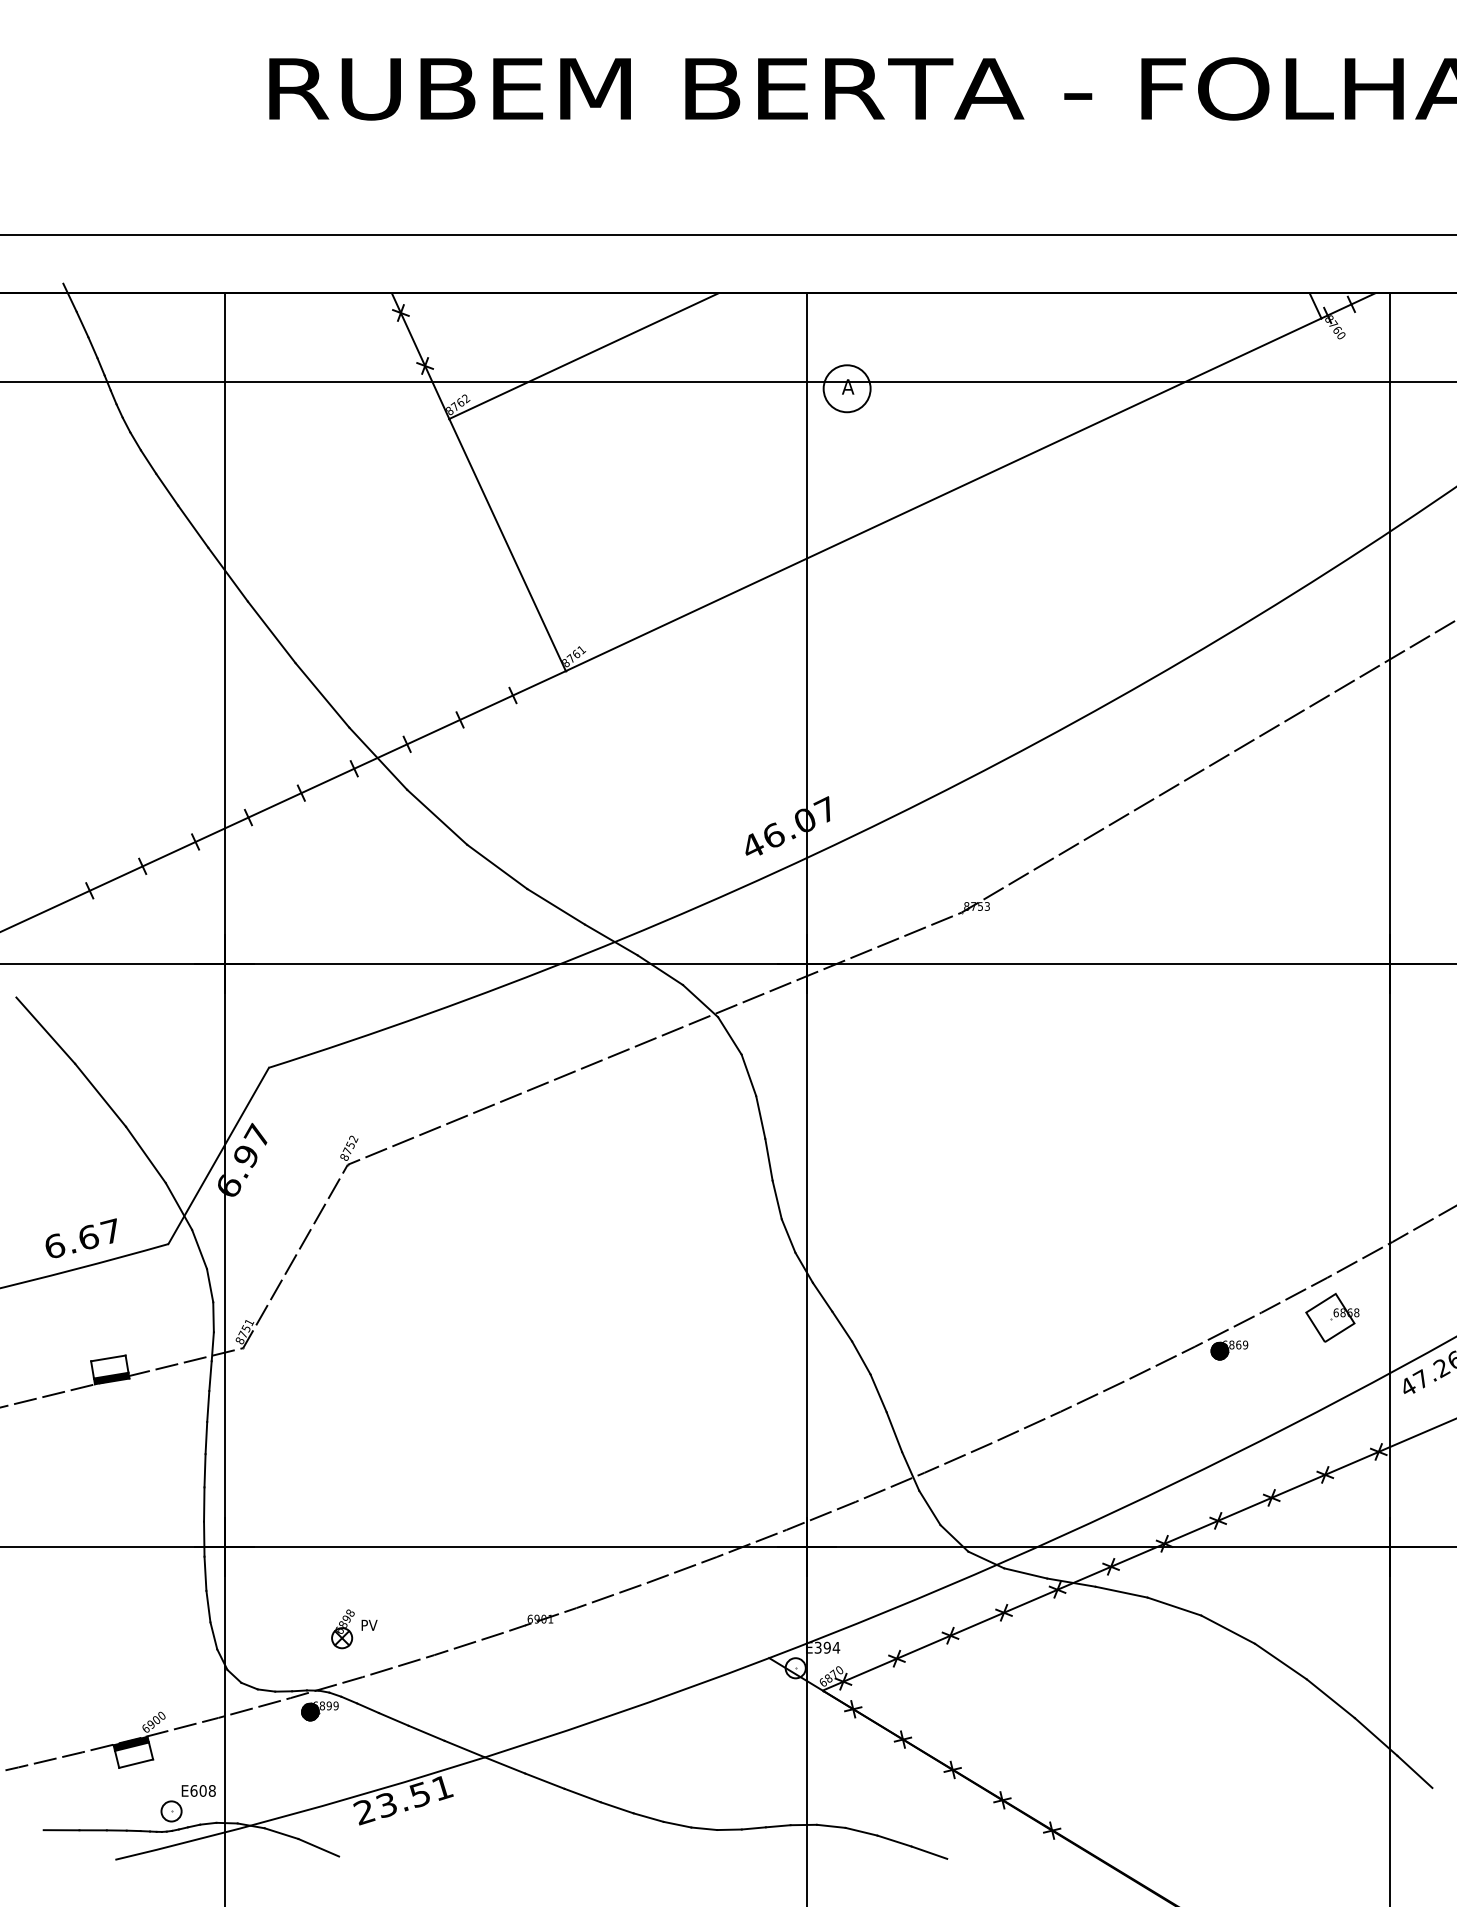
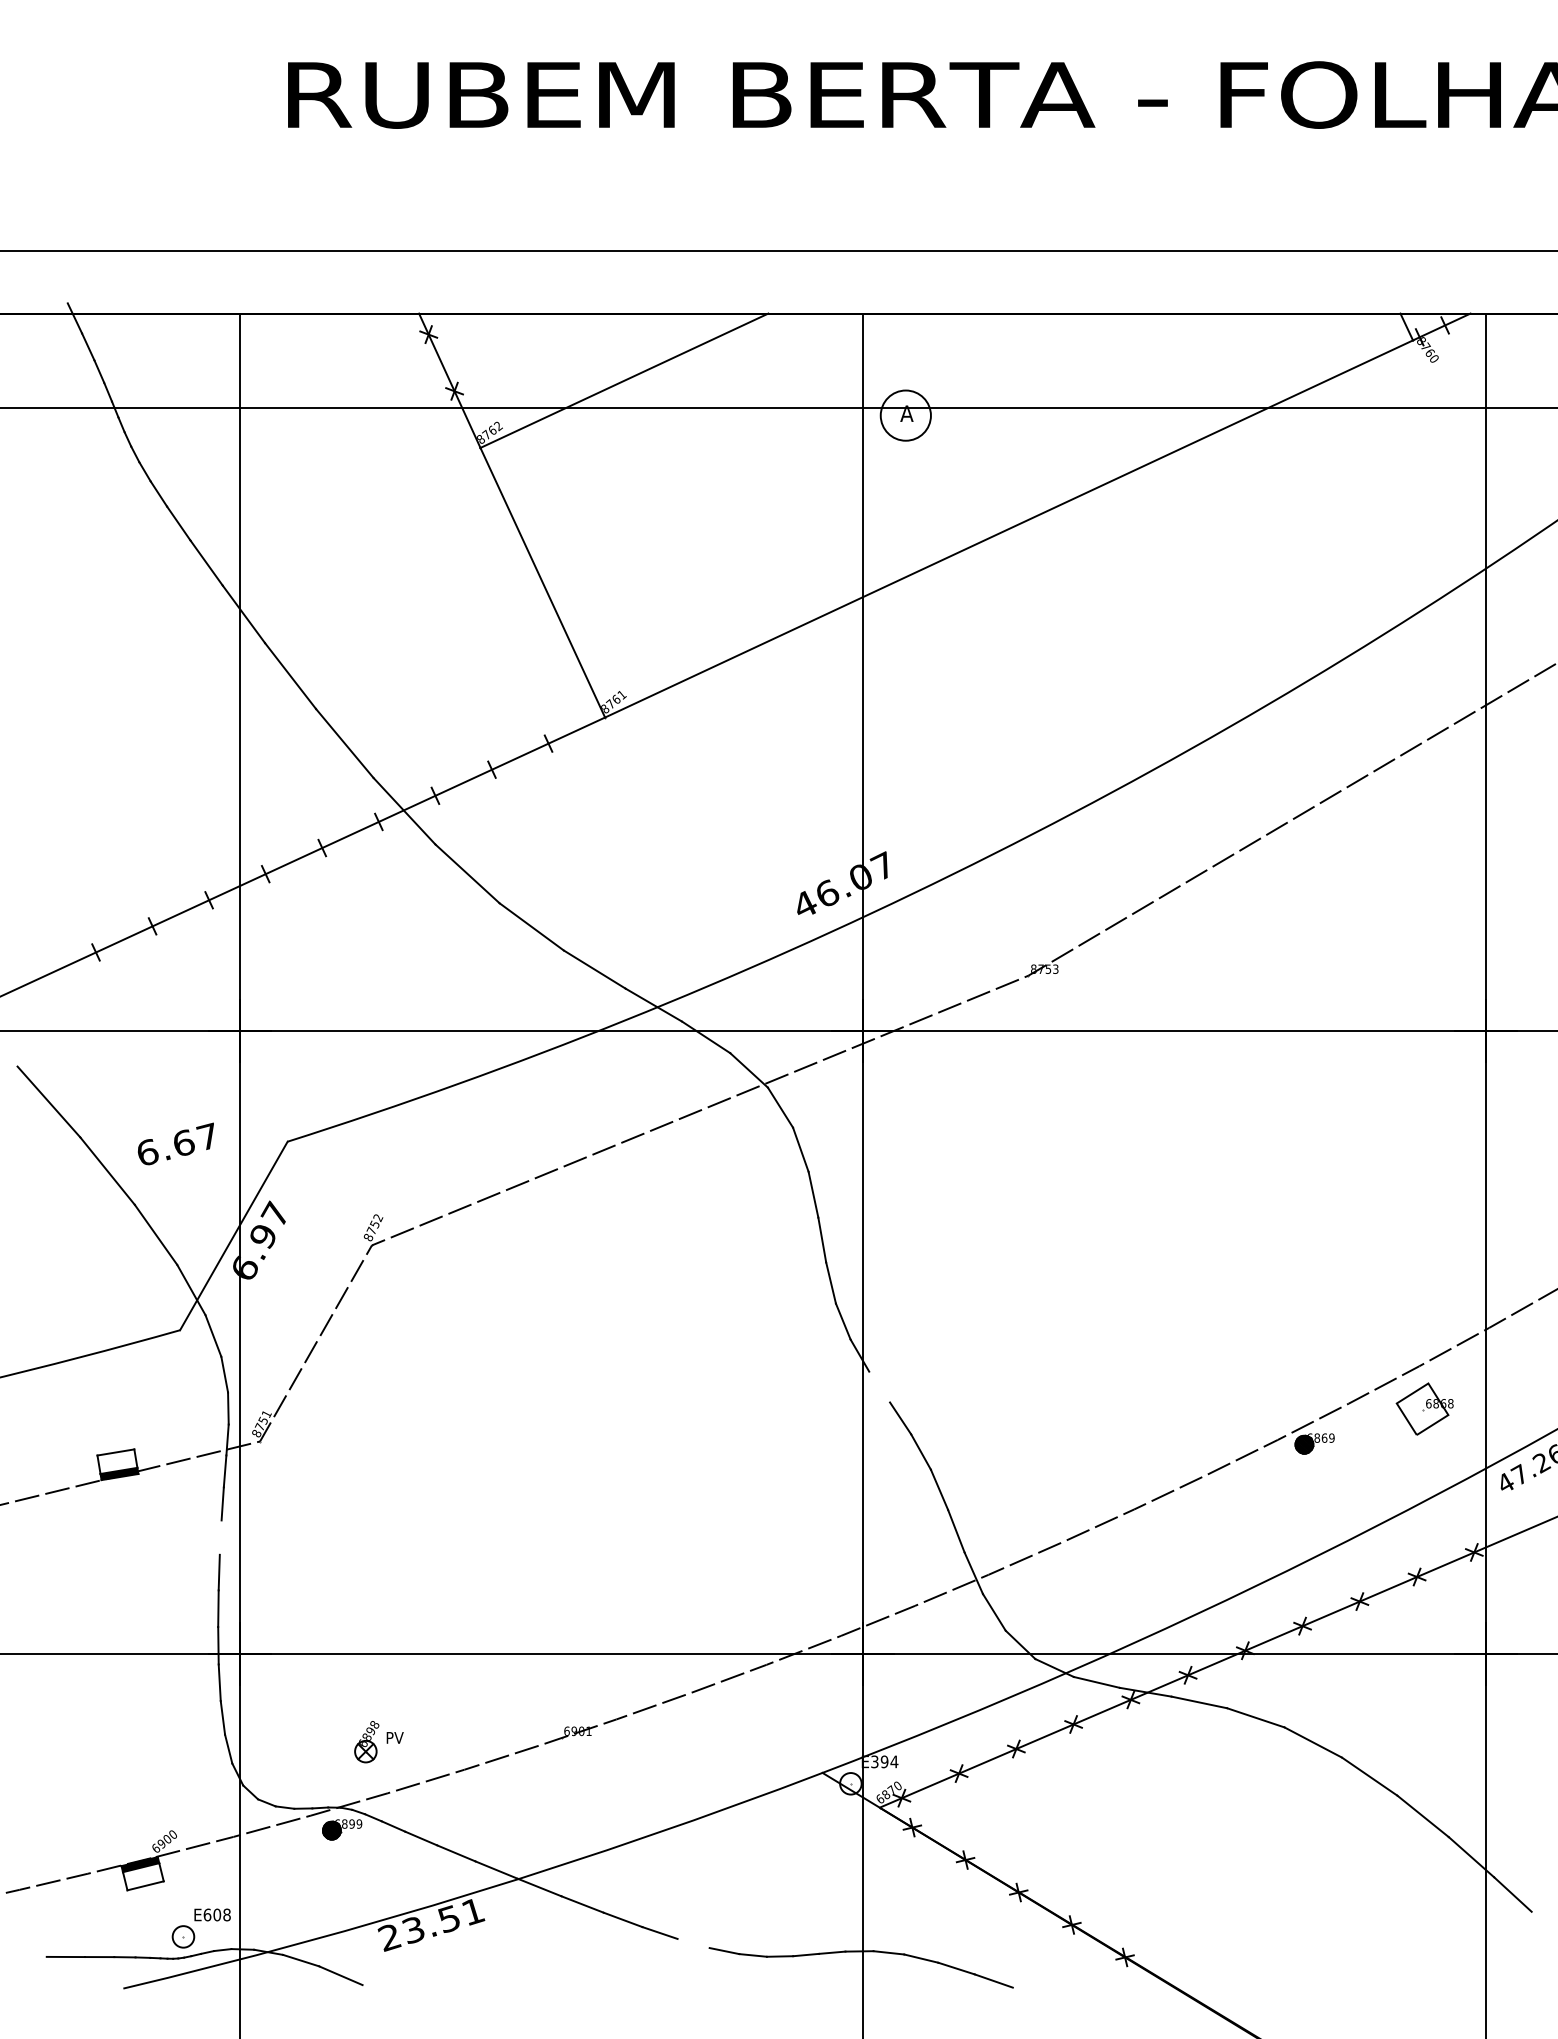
text: (80, 1237) -> (175, 1143), moved
line: (822, 1296) -> (879, 1386), removed
line: (206, 1437) -> (220, 1537), removed
line: (648, 1817) -> (693, 1943), removed

